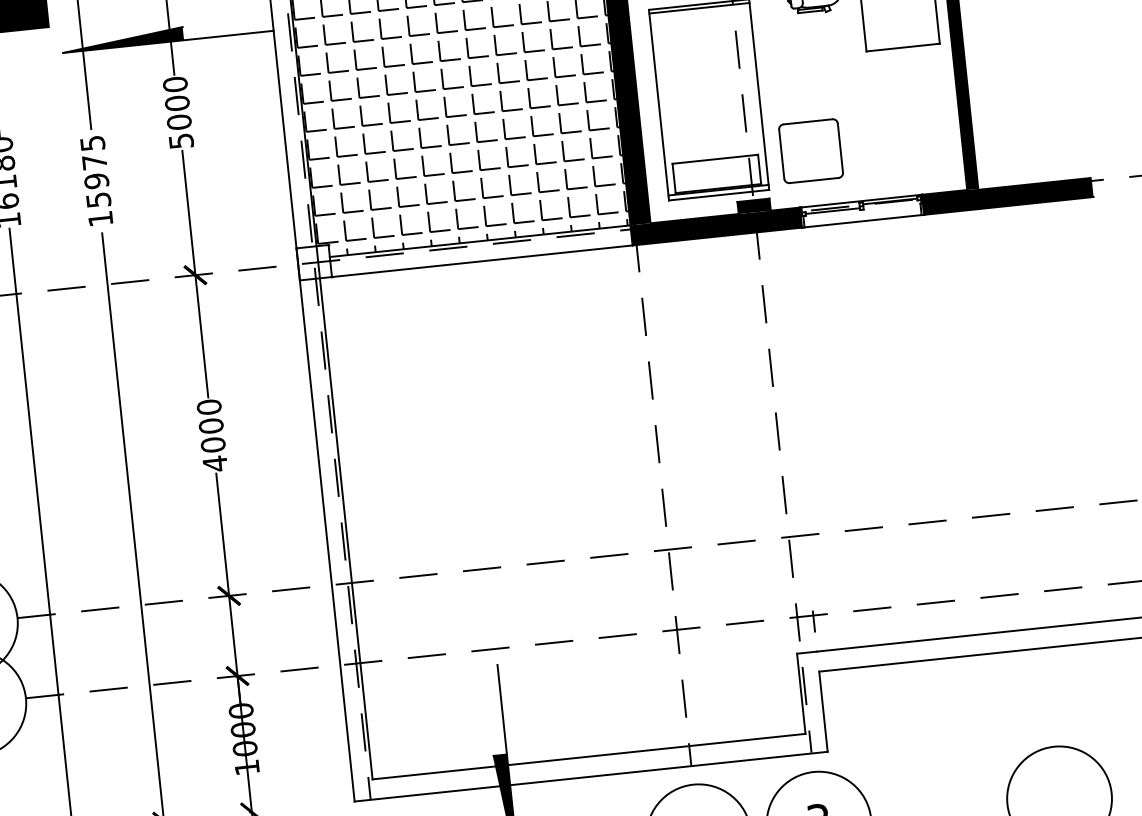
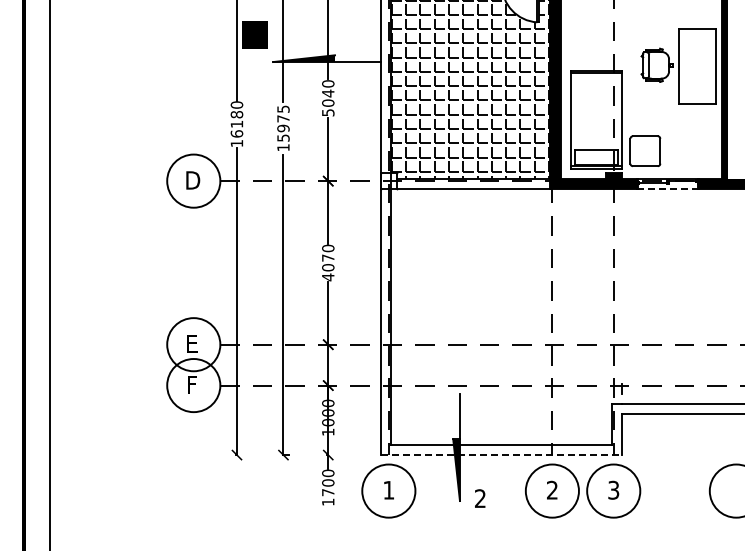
text: (177, 103) -> (328, 93), 5000 -> 5040
line: (862, 221) -> (667, 189), solid -> dashed
text: (211, 424) -> (328, 257), 4000 -> 4070
line: (591, 777) -> (501, 455), solid -> dashed

